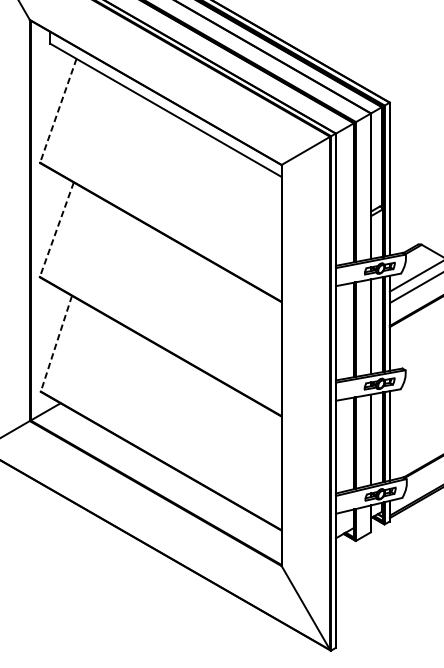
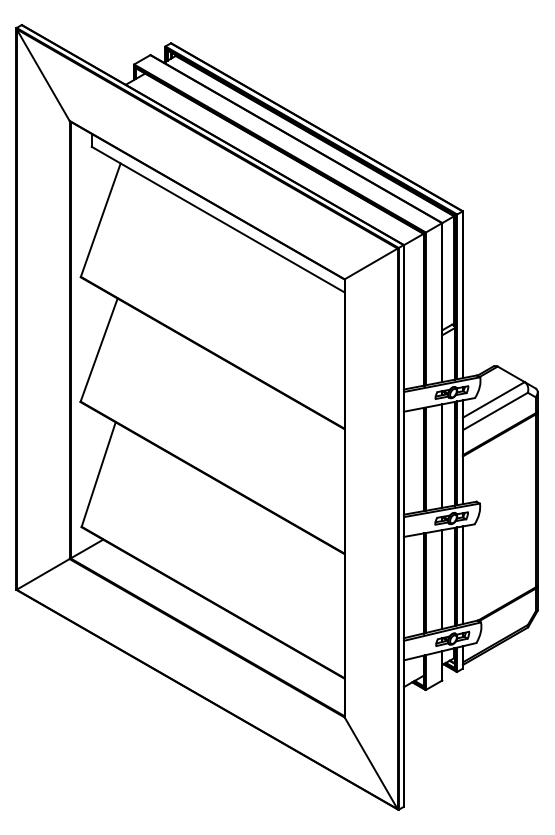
line: (58, 111) -> (100, 220), dashed -> solid
line: (57, 230) -> (99, 350), dashed -> solid
line: (56, 343) -> (98, 474), dashed -> solid

